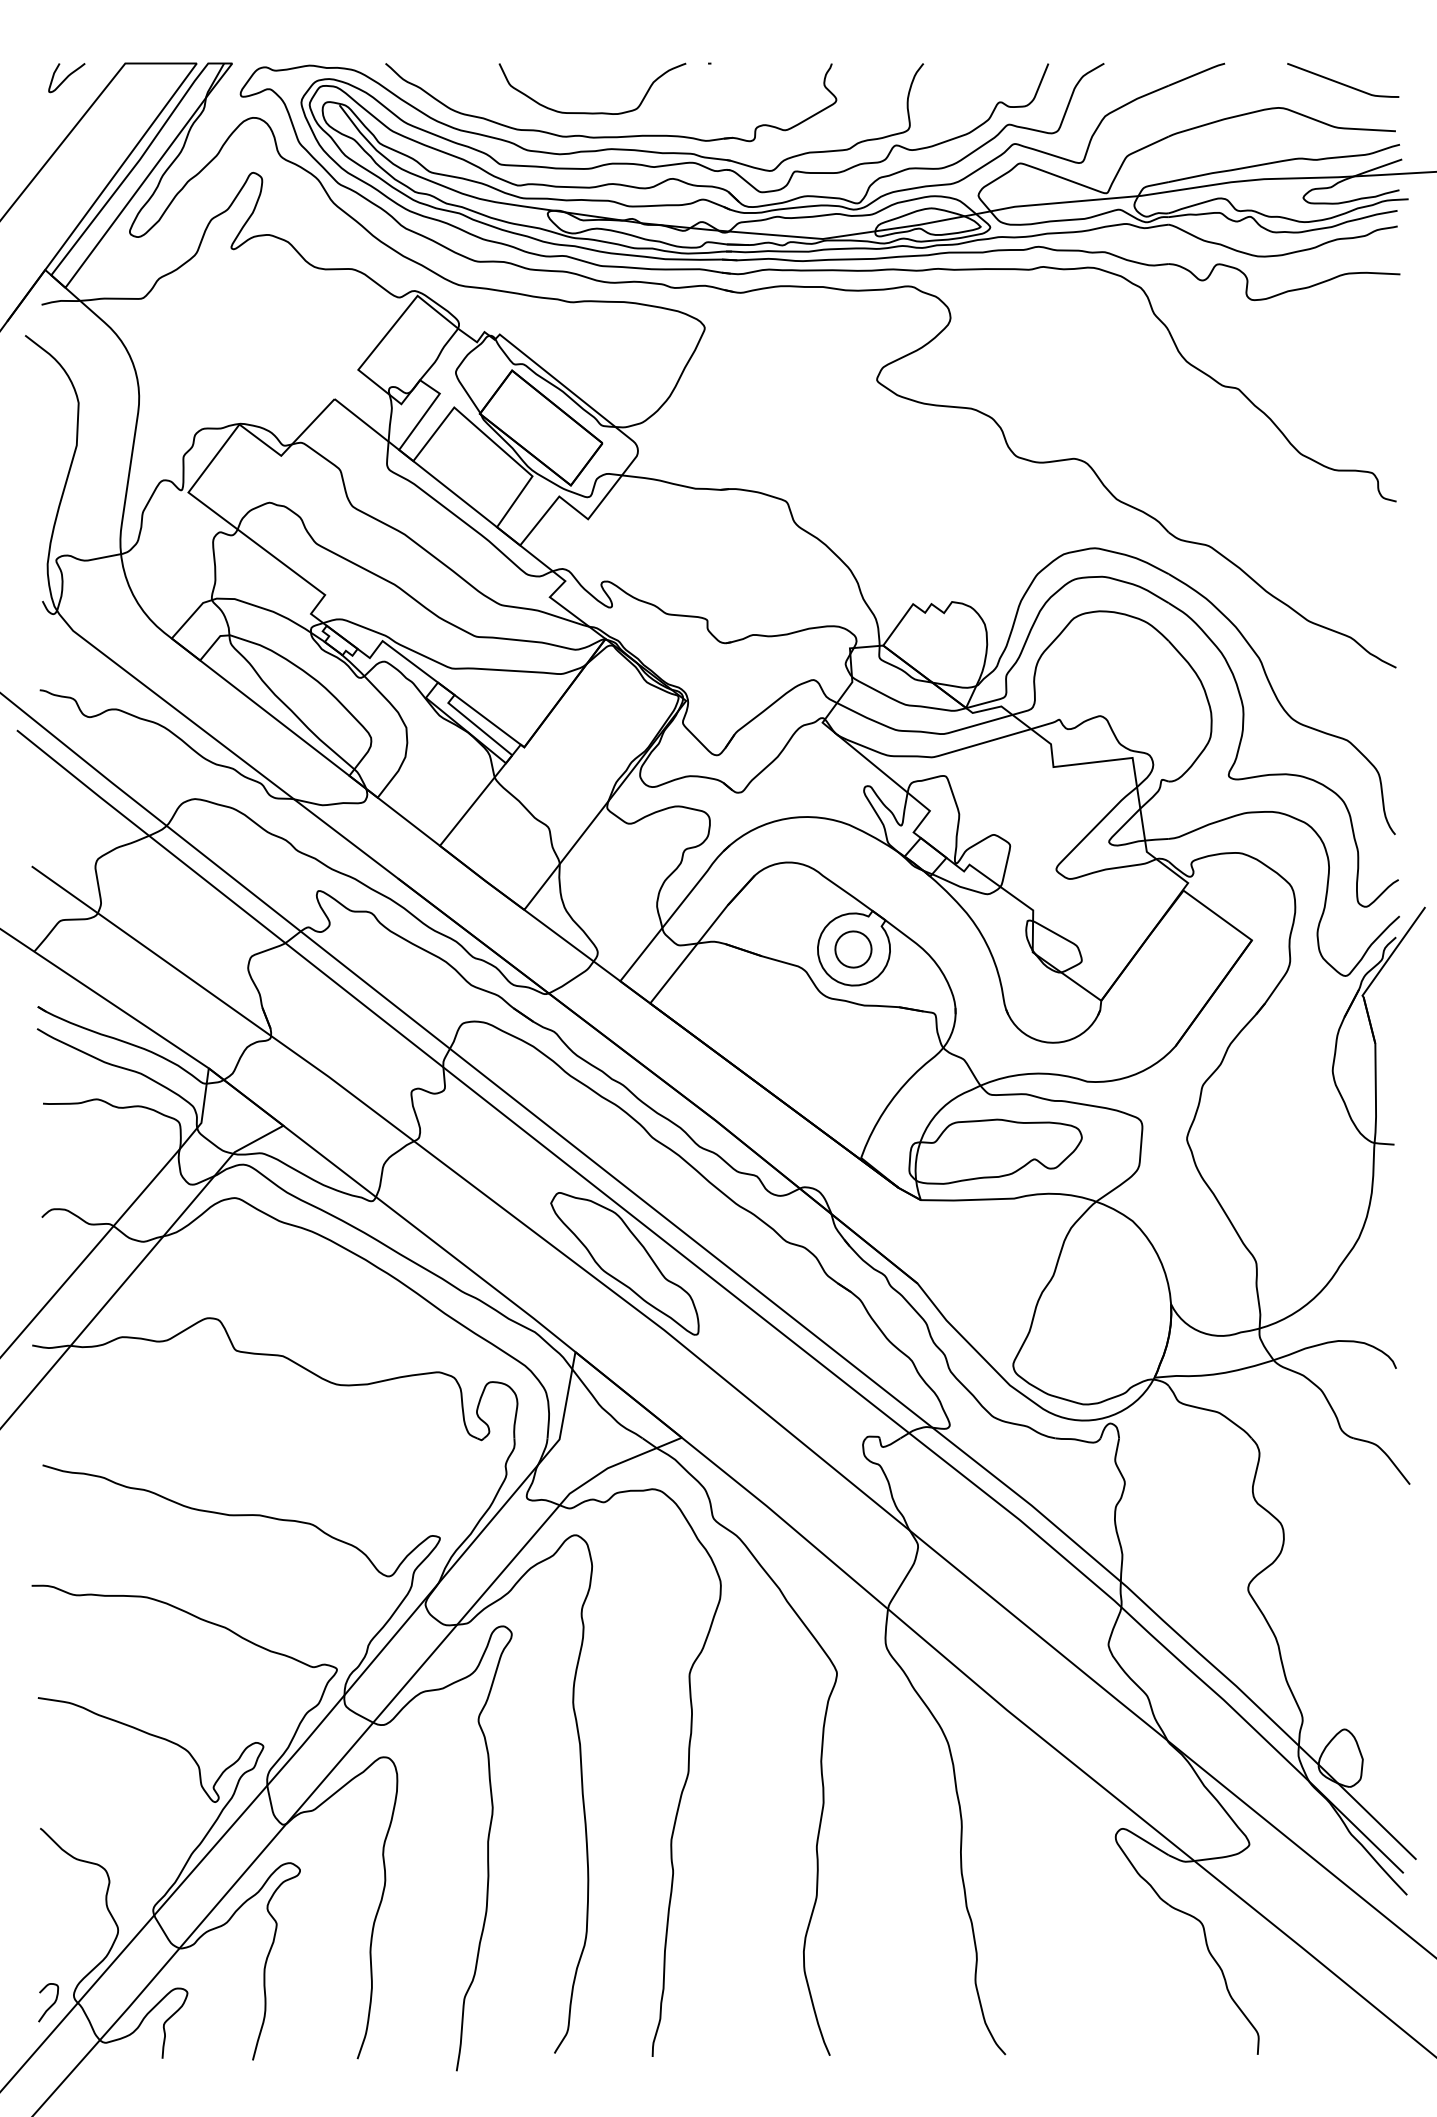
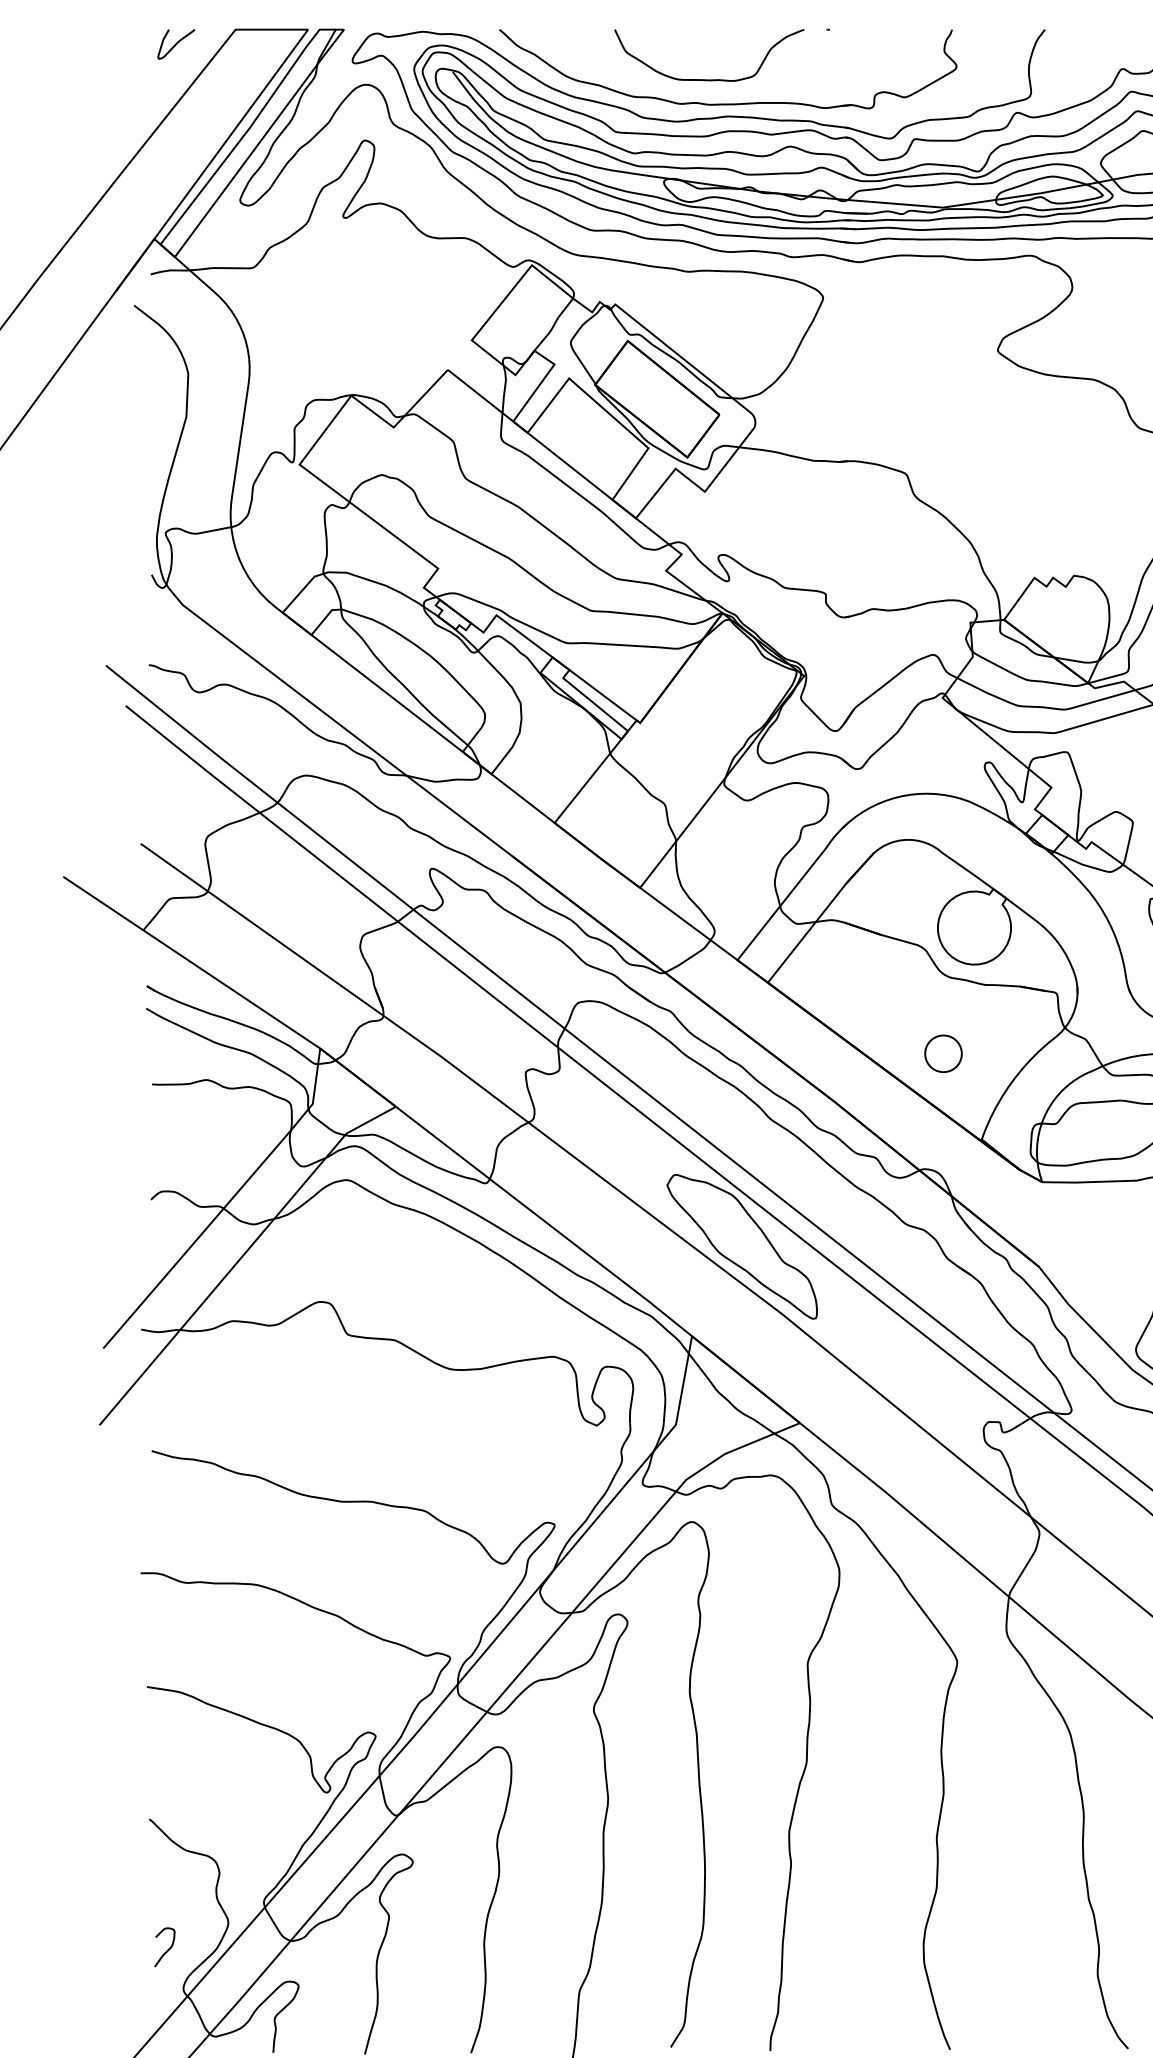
part: (853, 949) -> (943, 1053), moved
curve: (51, 2004) -> (167, 1949), moved

